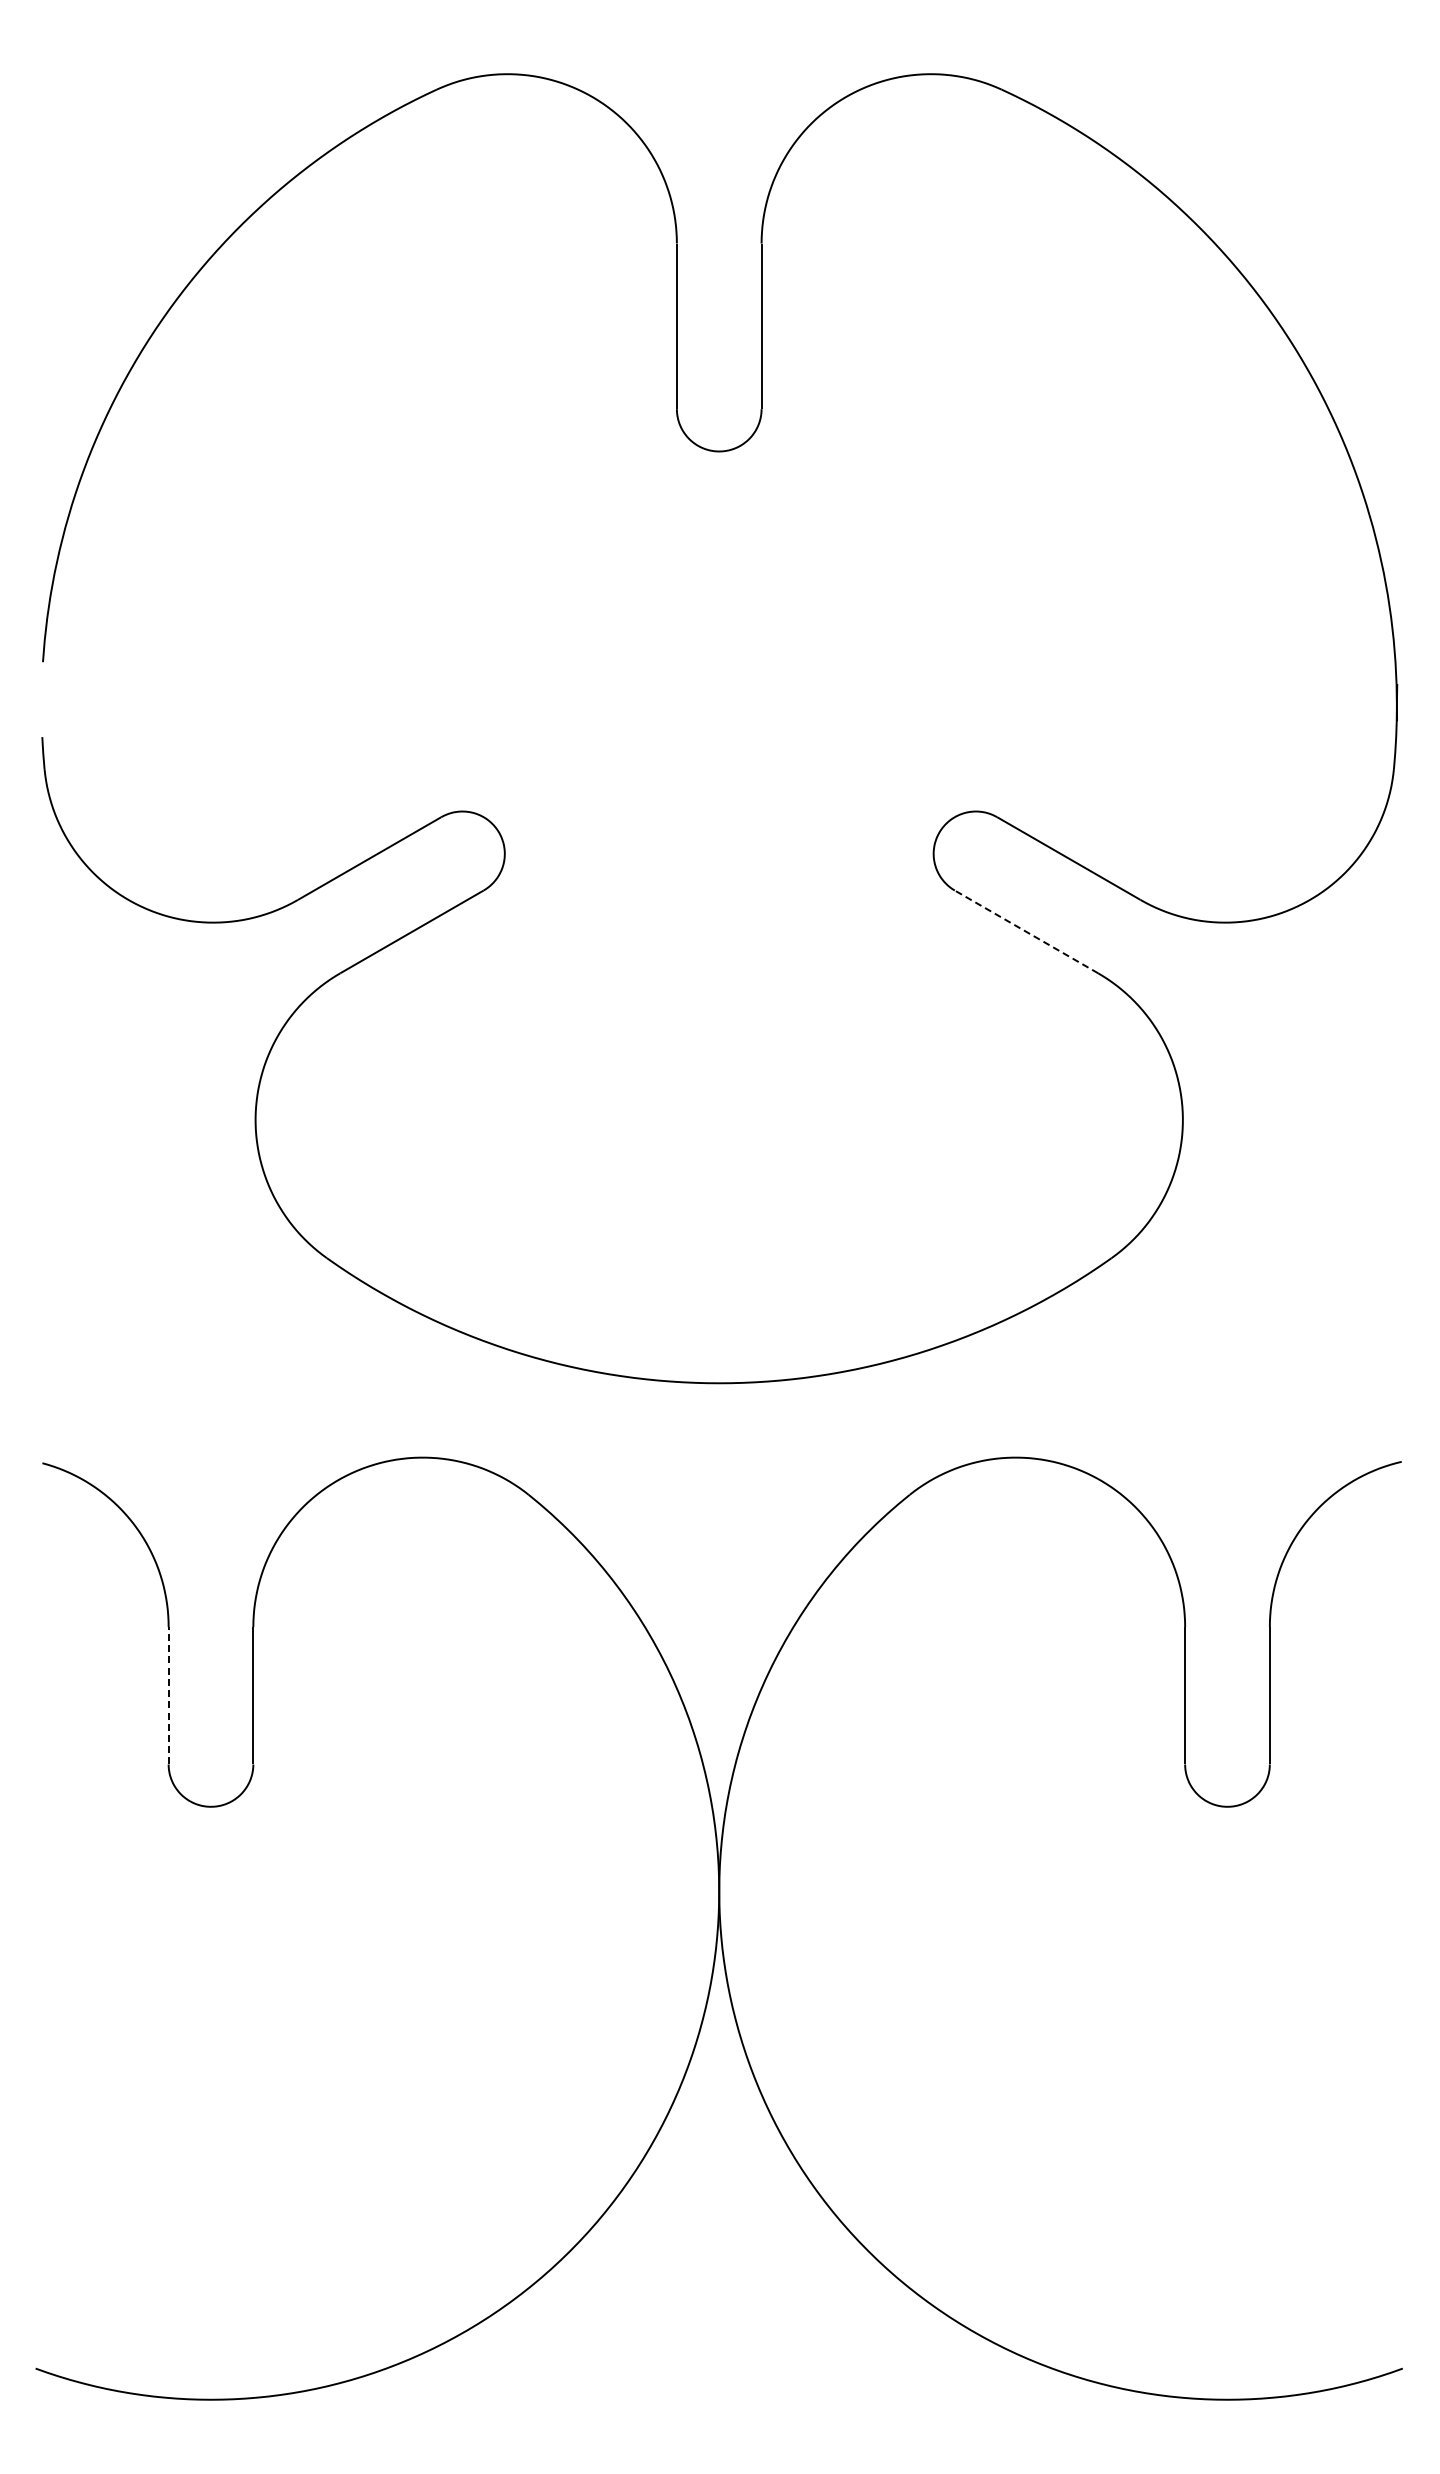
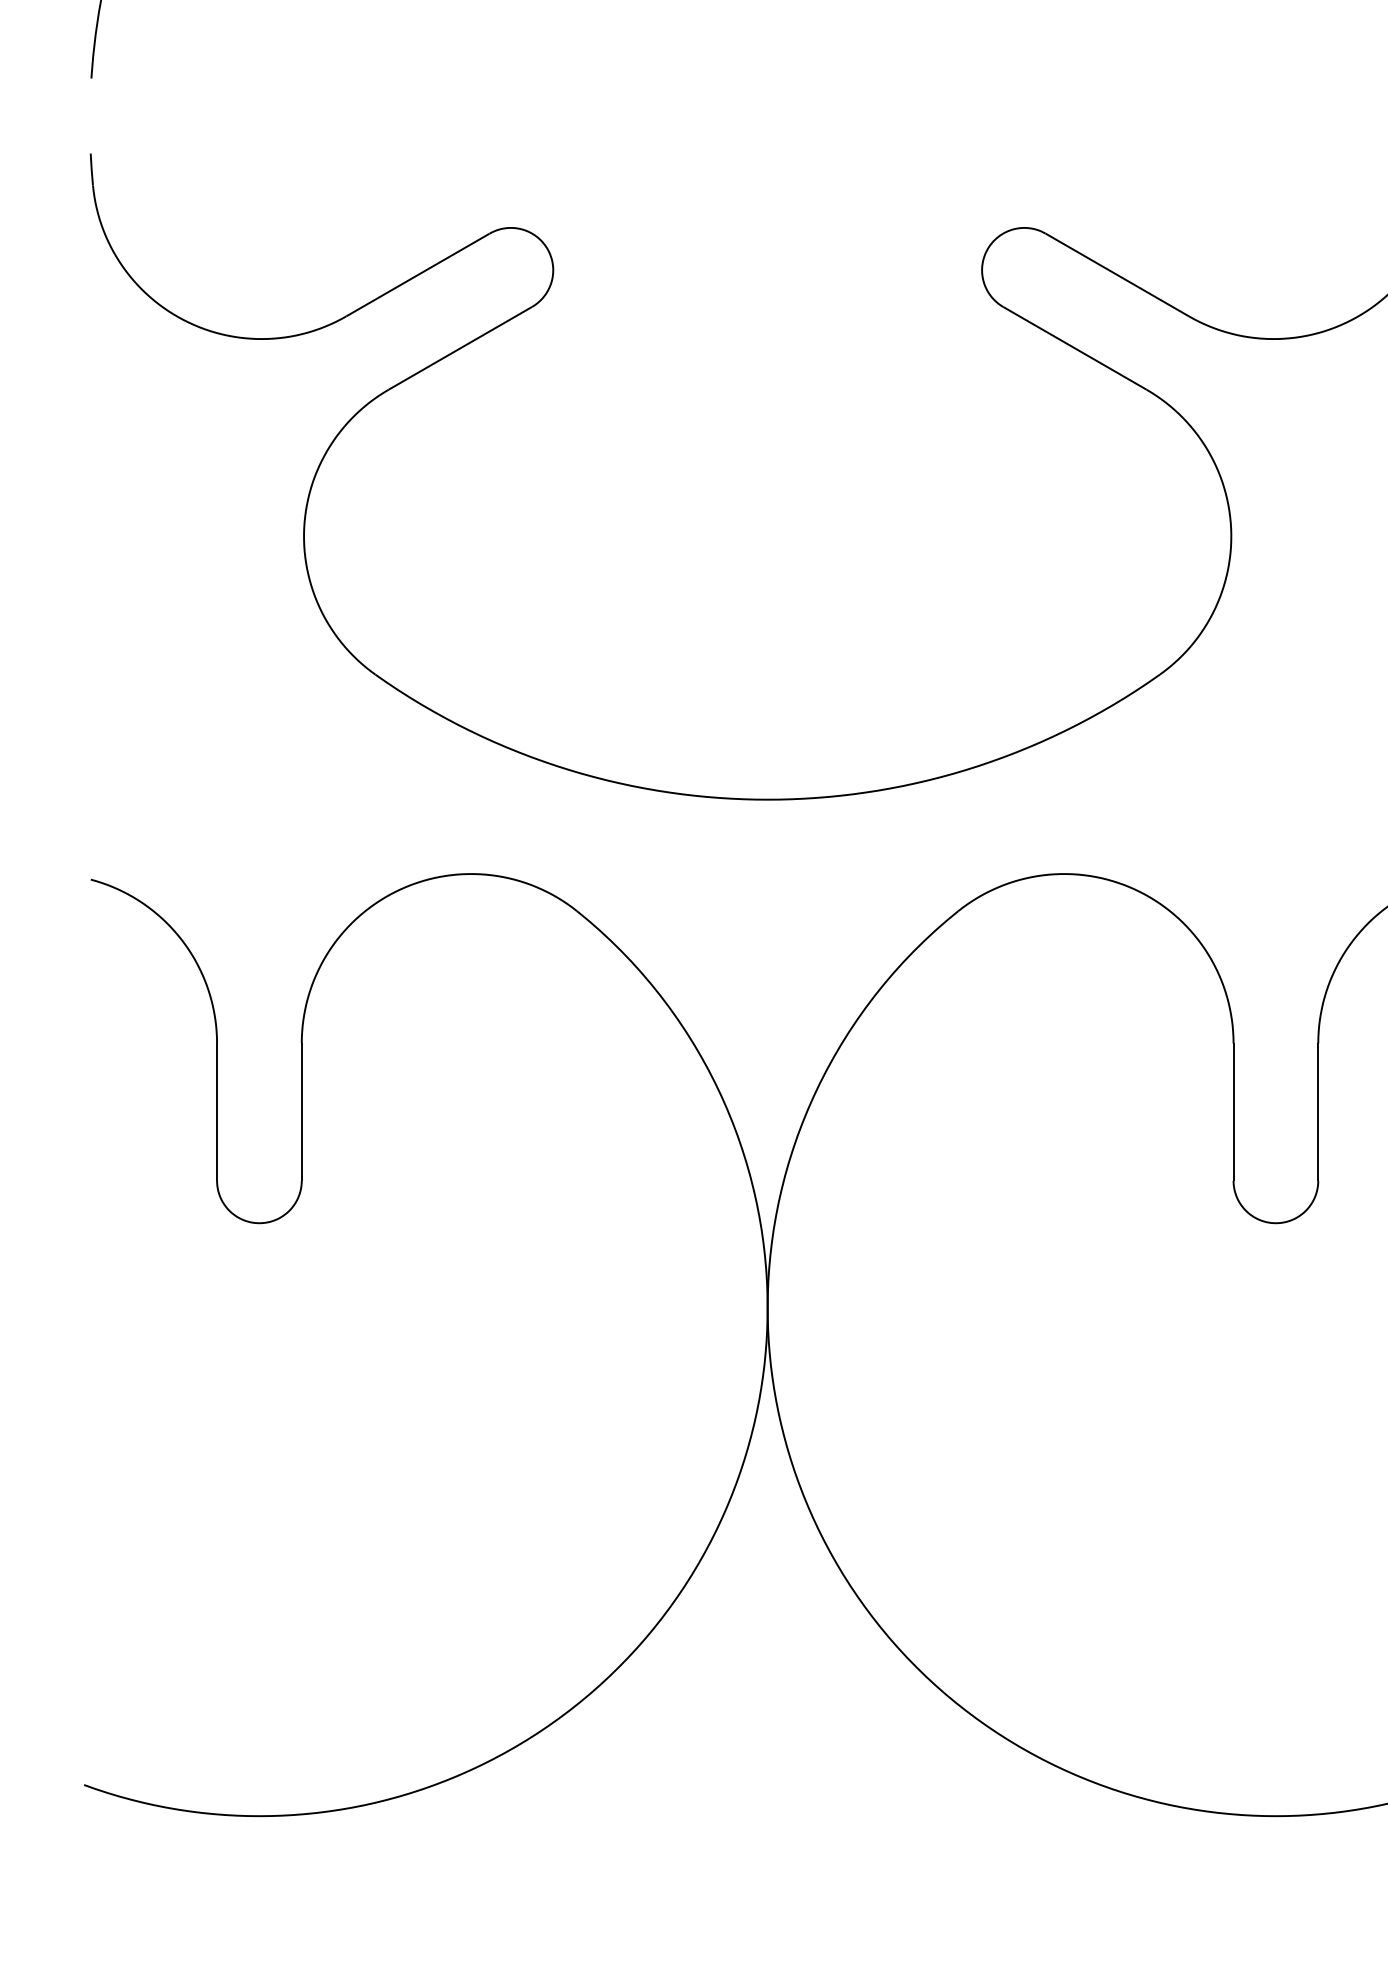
line: (1026, 931) -> (1074, 347), dashed -> solid
line: (168, 1695) -> (216, 1111), dashed -> solid

